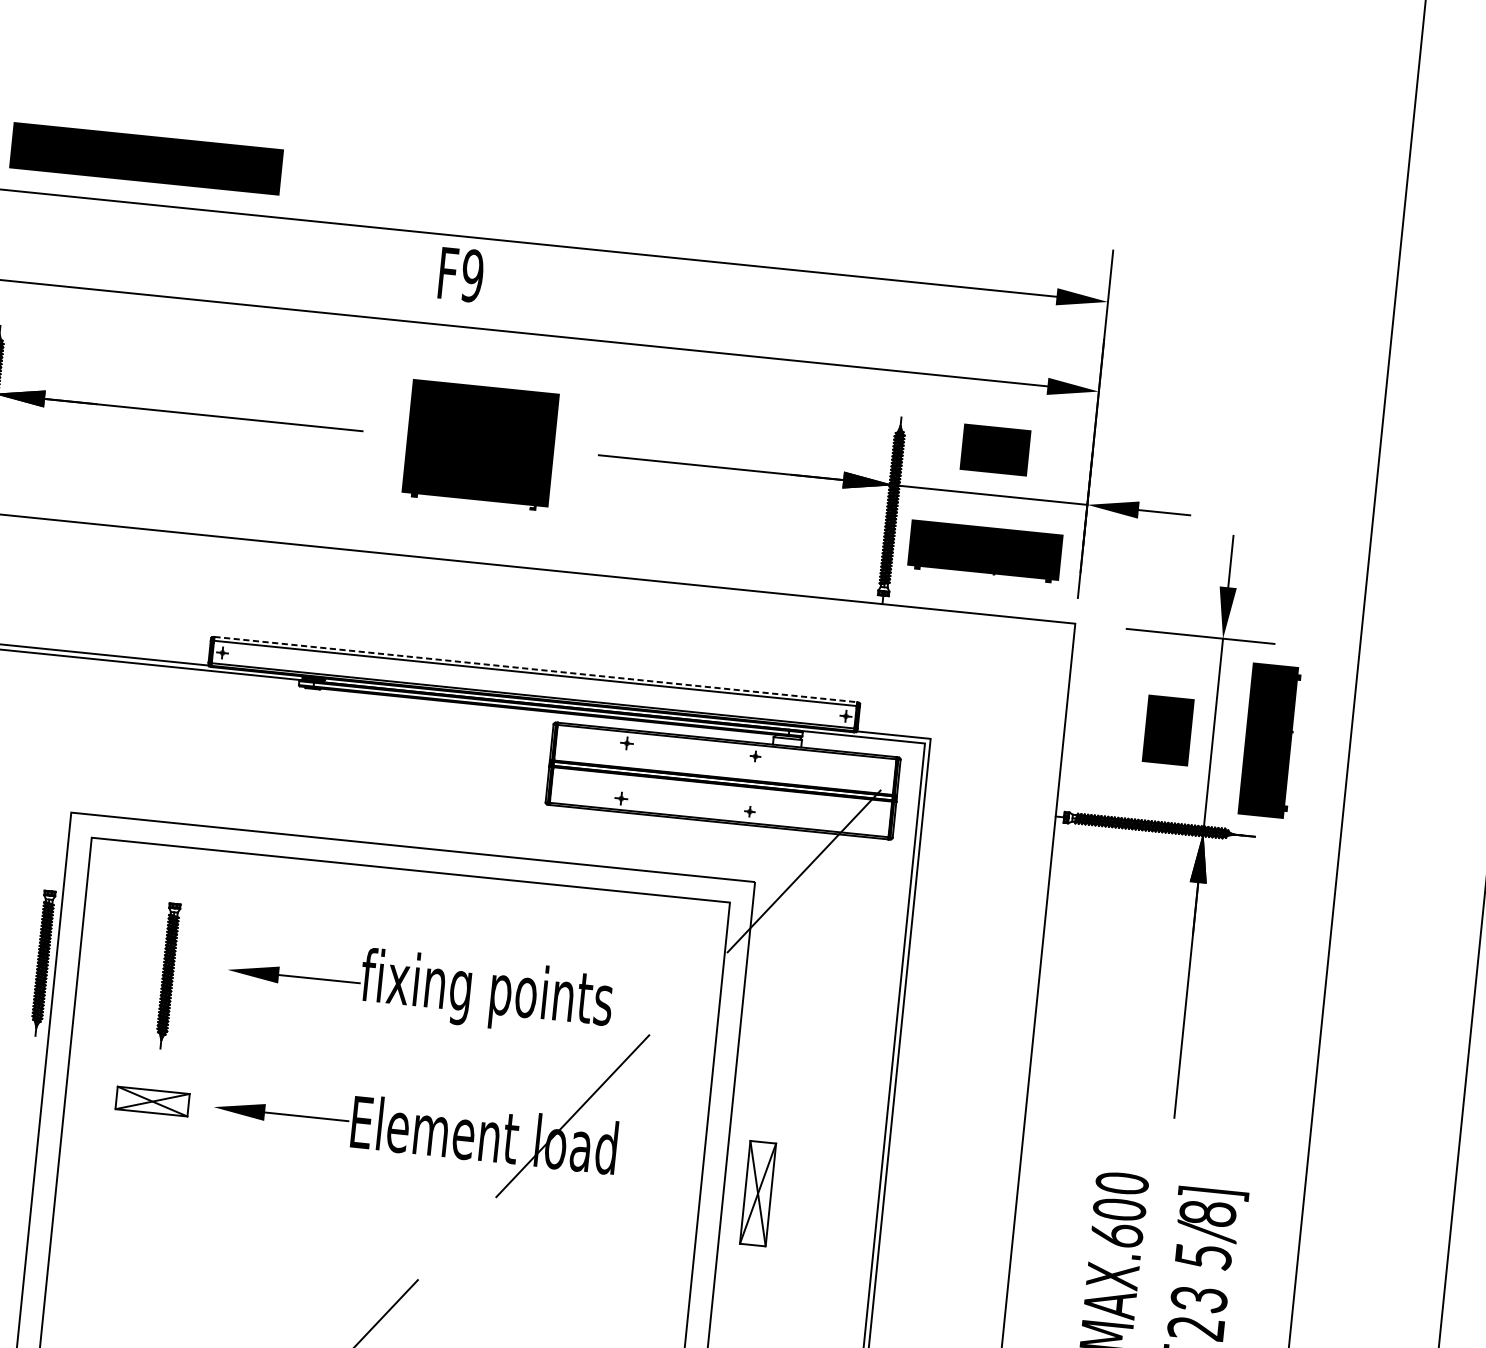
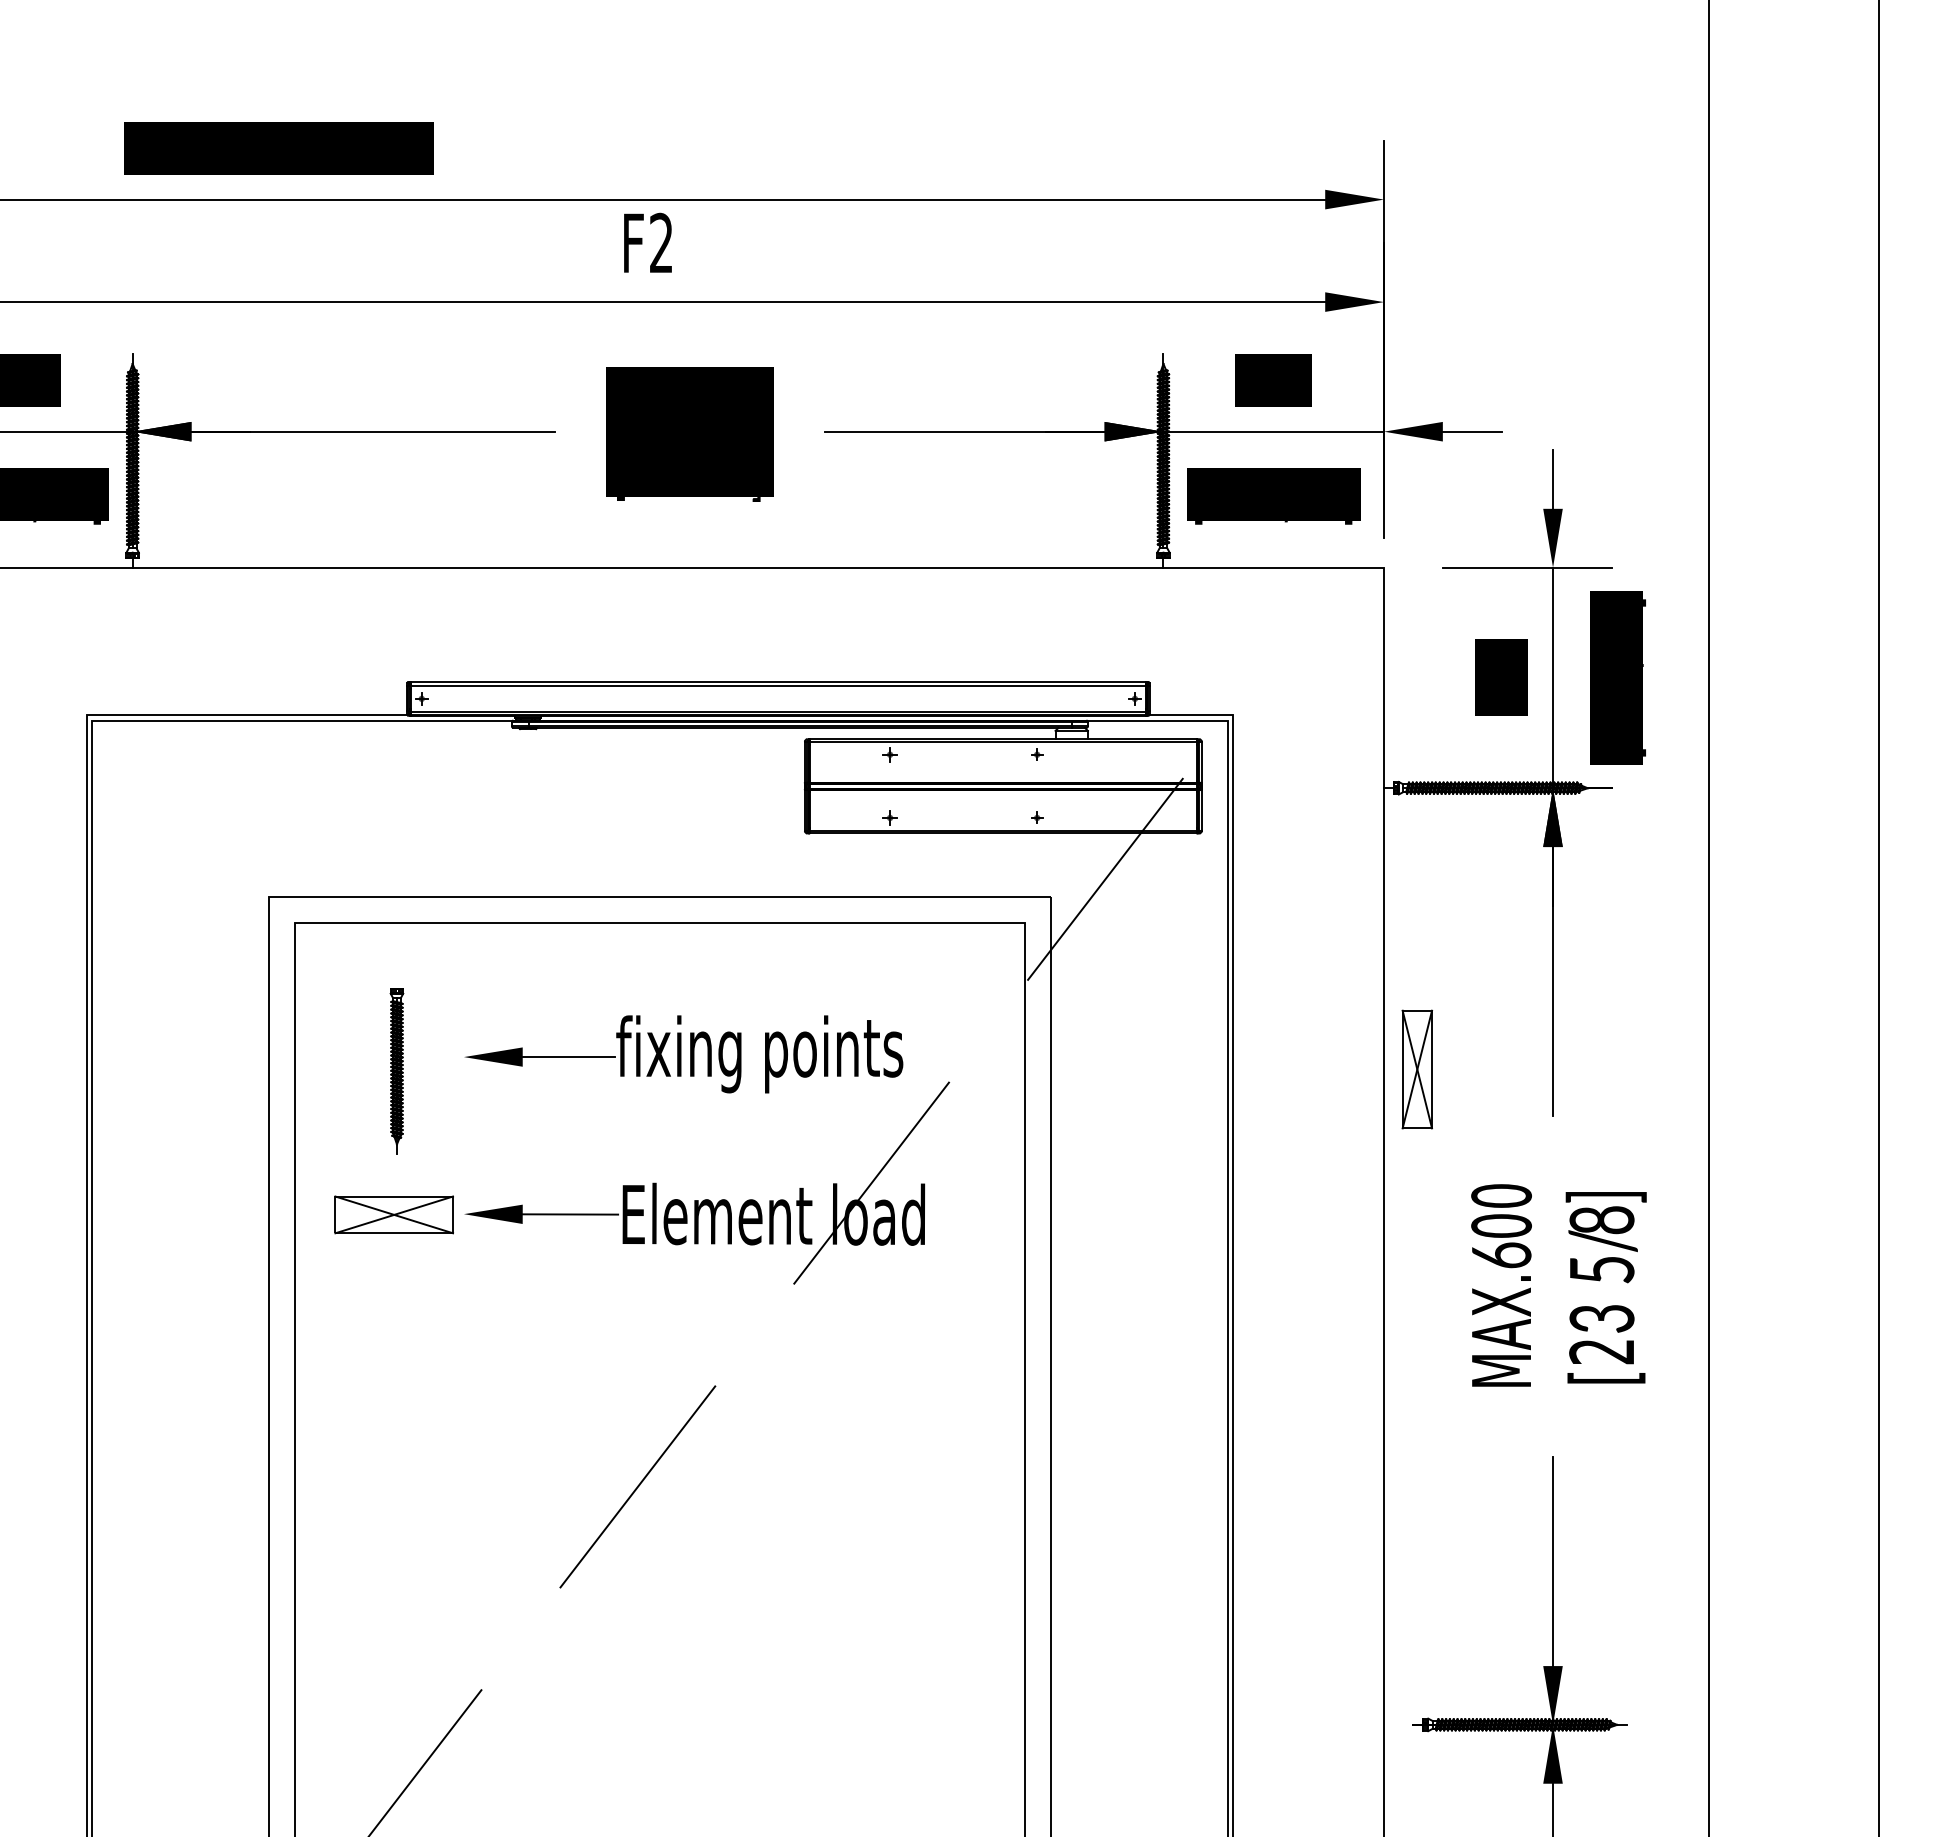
text: (472, 275) -> (661, 242), F9 -> F2
line: (535, 669) -> (778, 681), dashed -> solid
part: (42, 963) -> (253, 1071), removed
part: (152, 1101) -> (393, 1214), size x1.43
part: (757, 1193) -> (1416, 1069), moved

